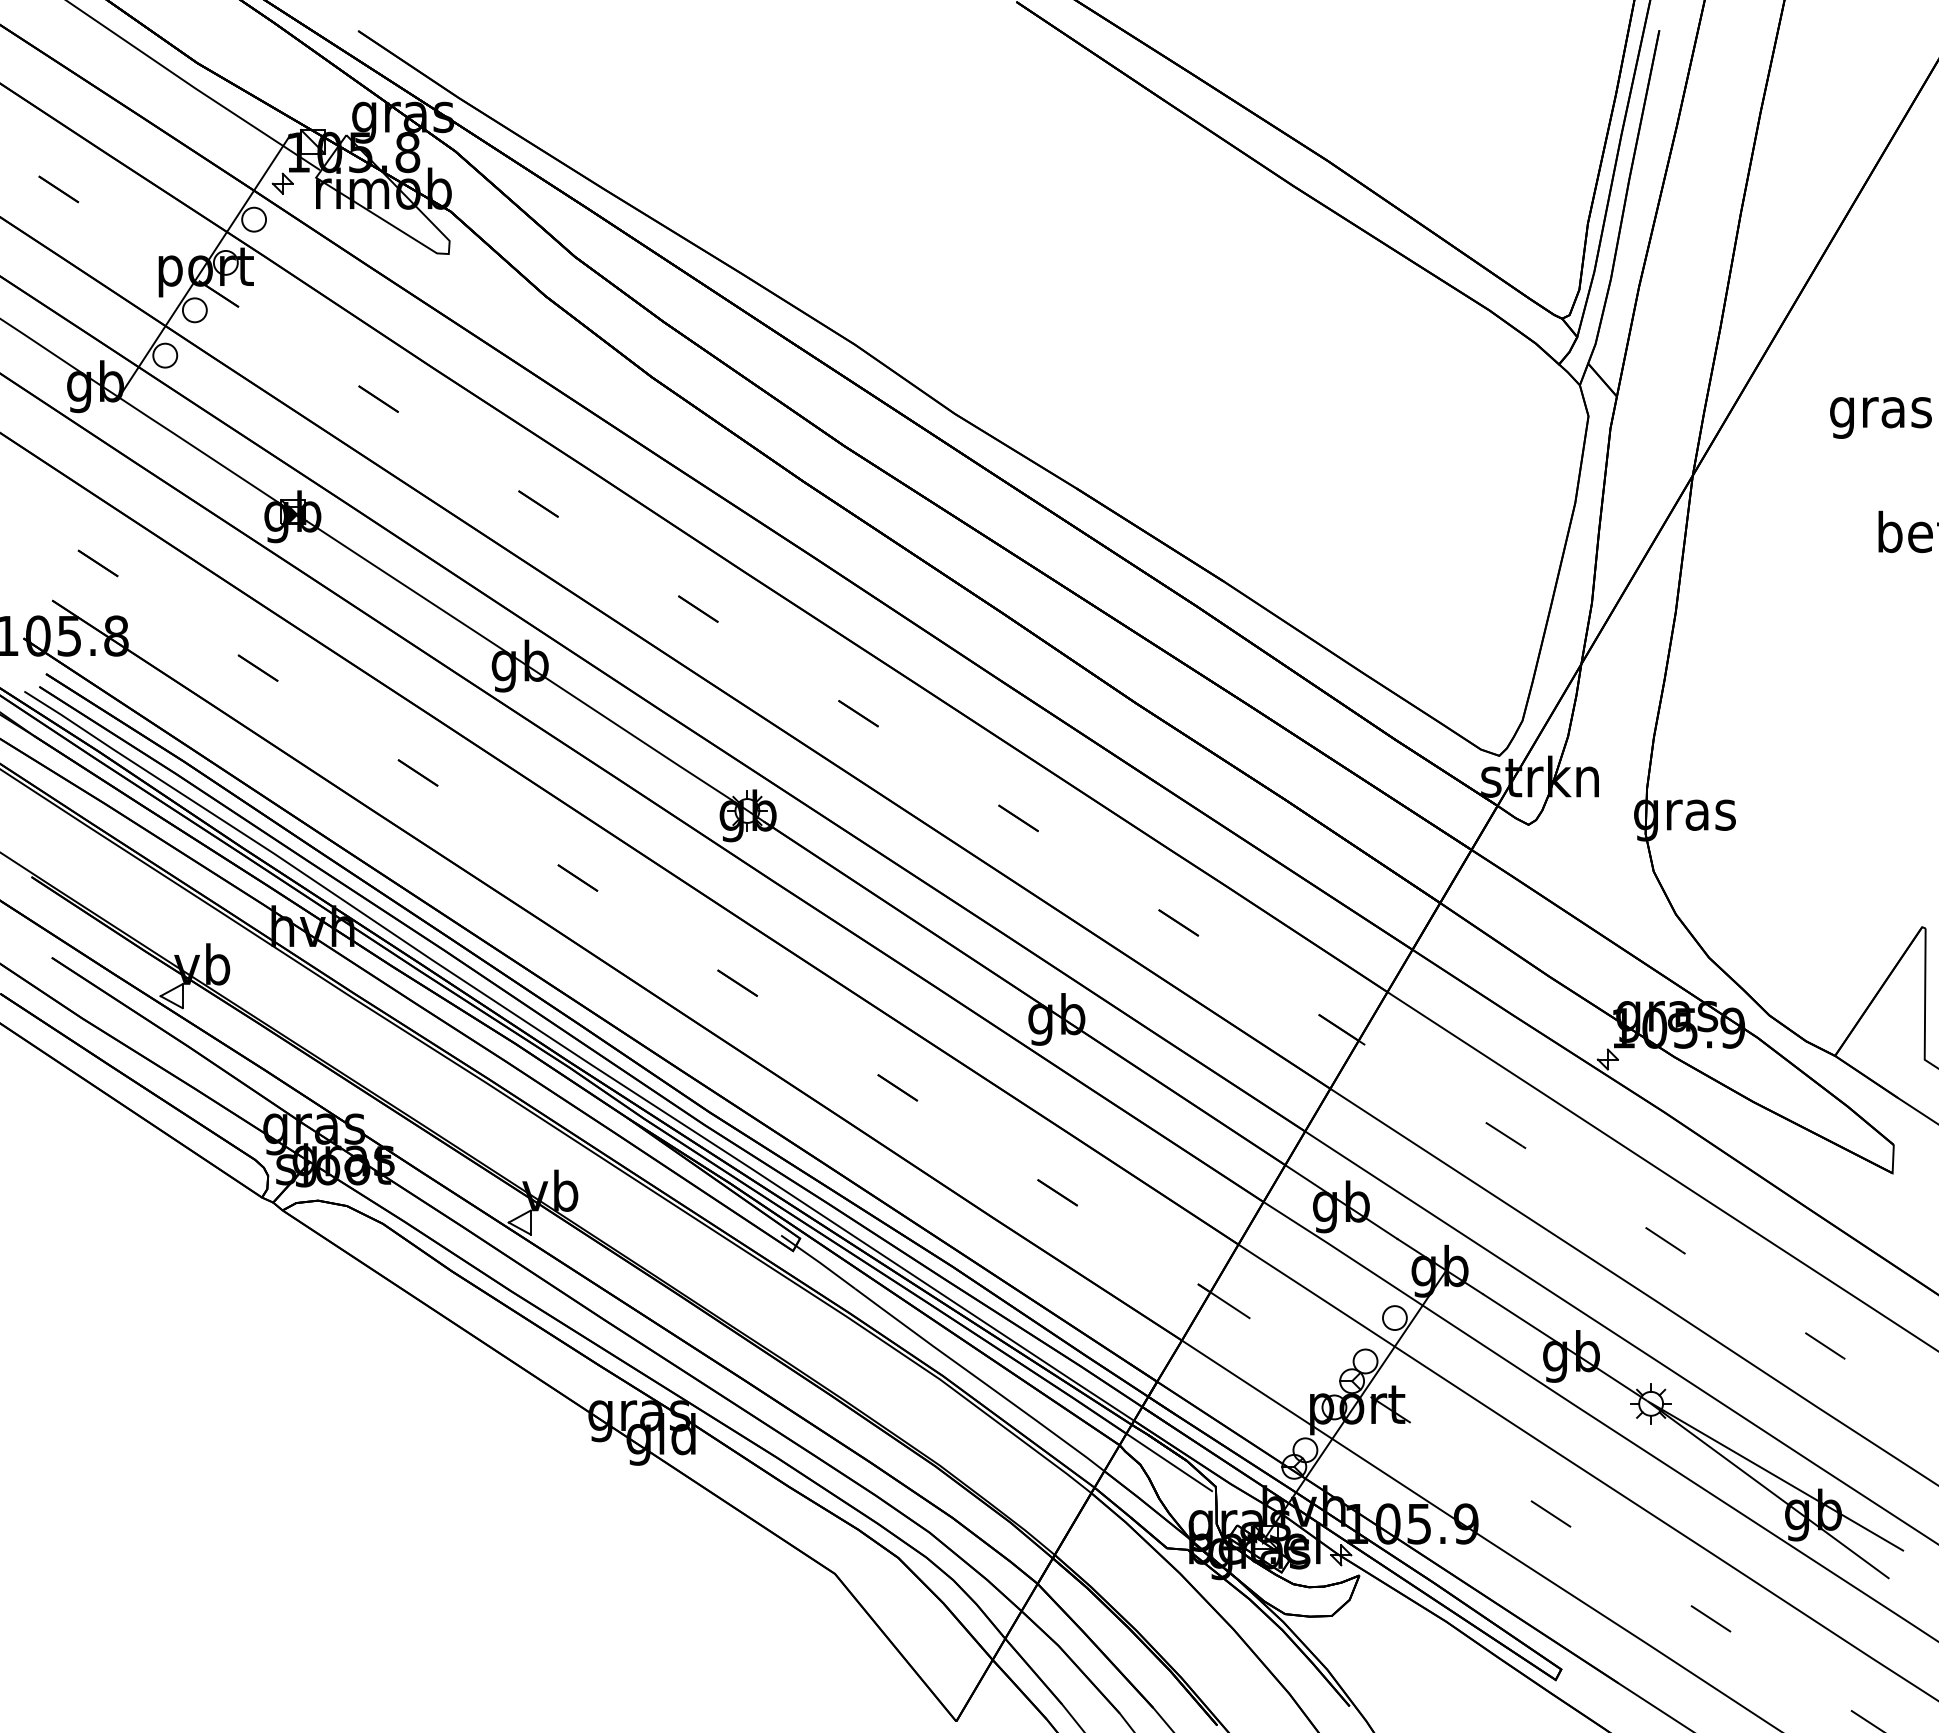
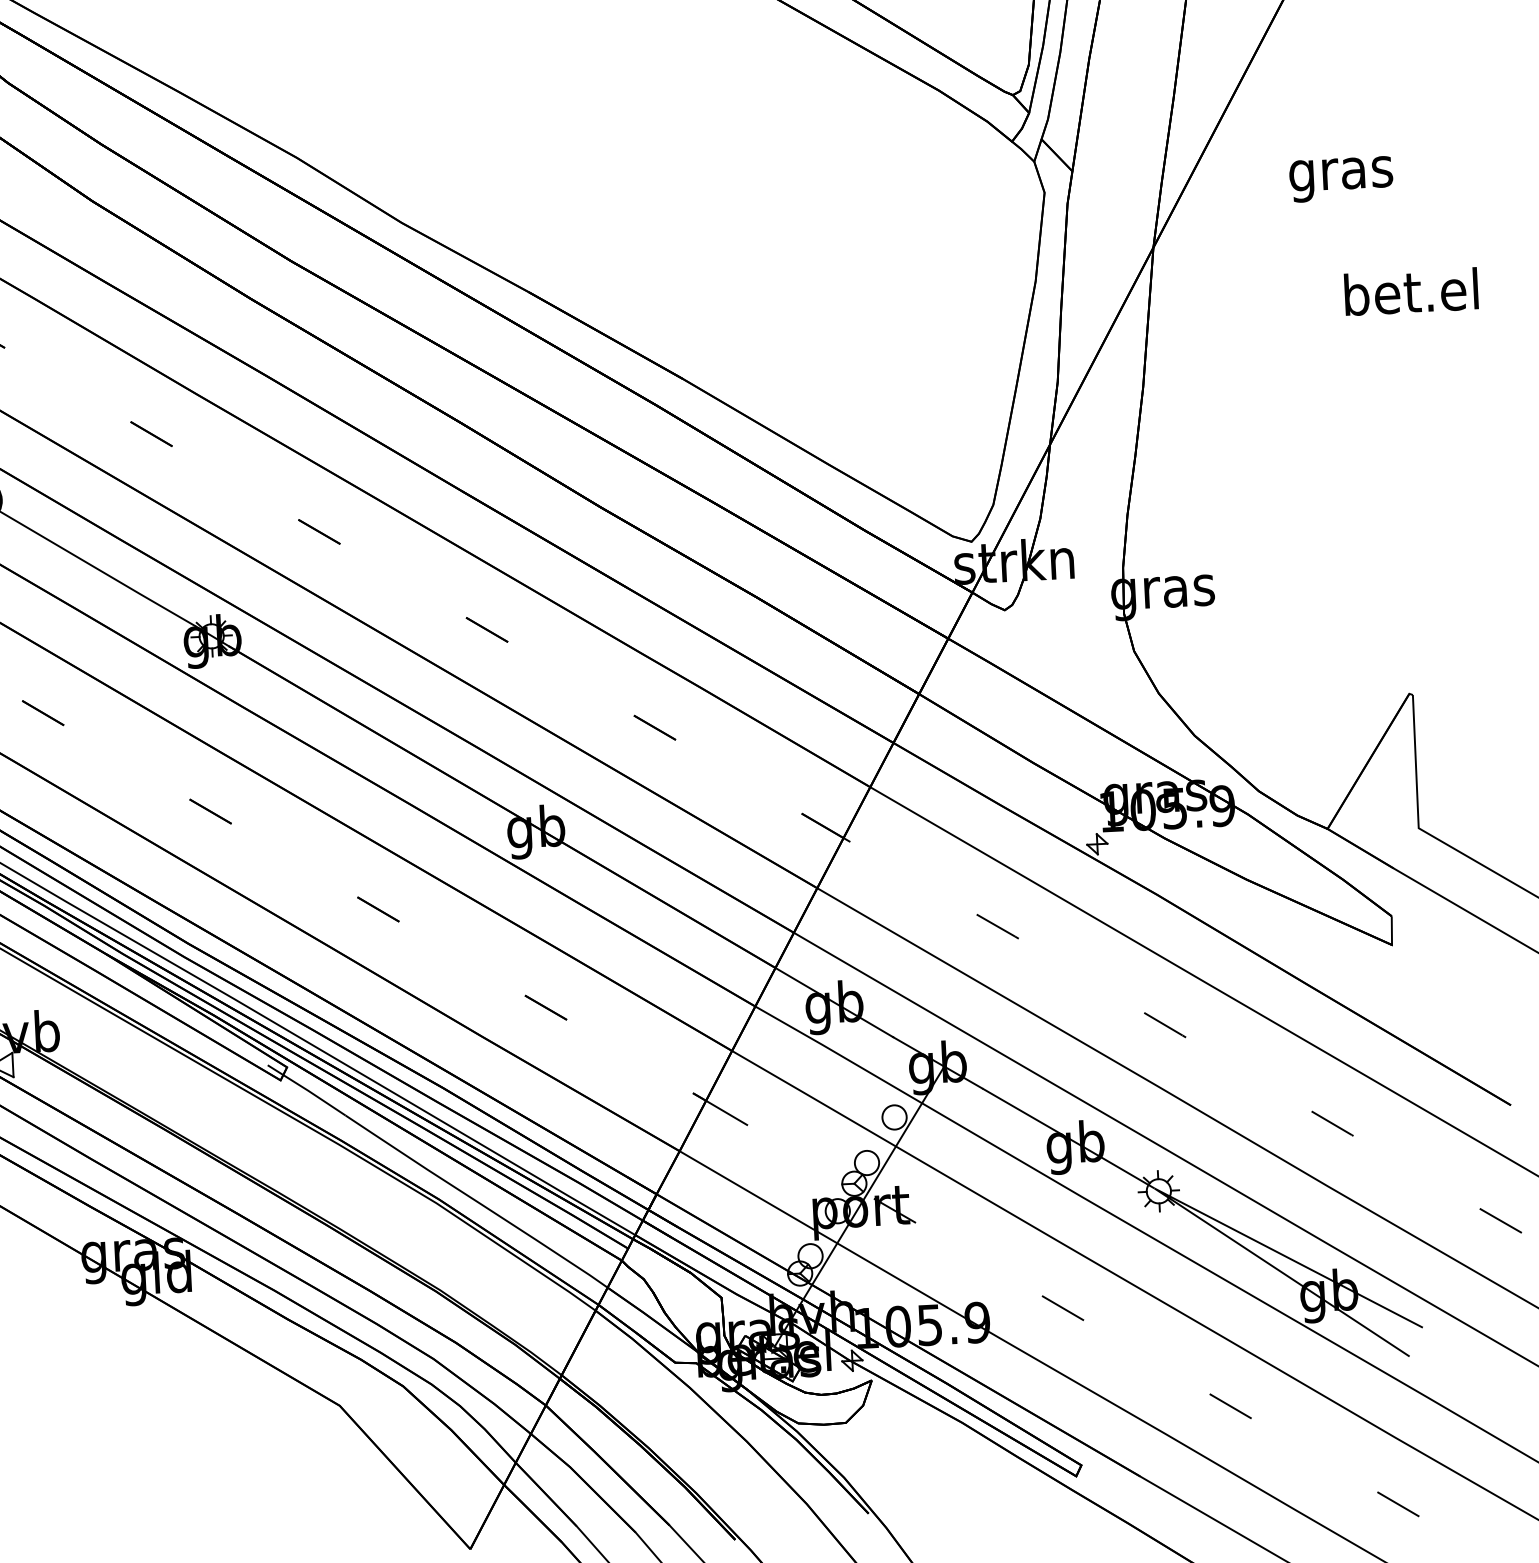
line: (1169, 1462) -> (673, 1275), removed

